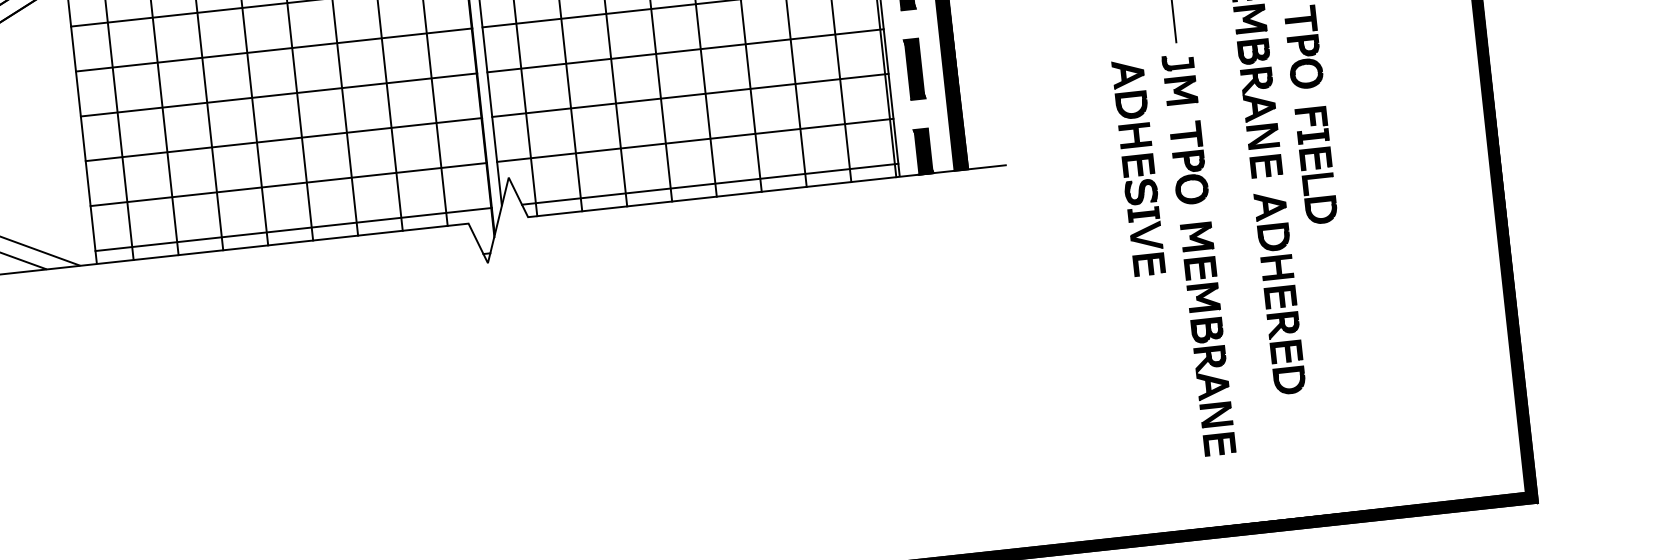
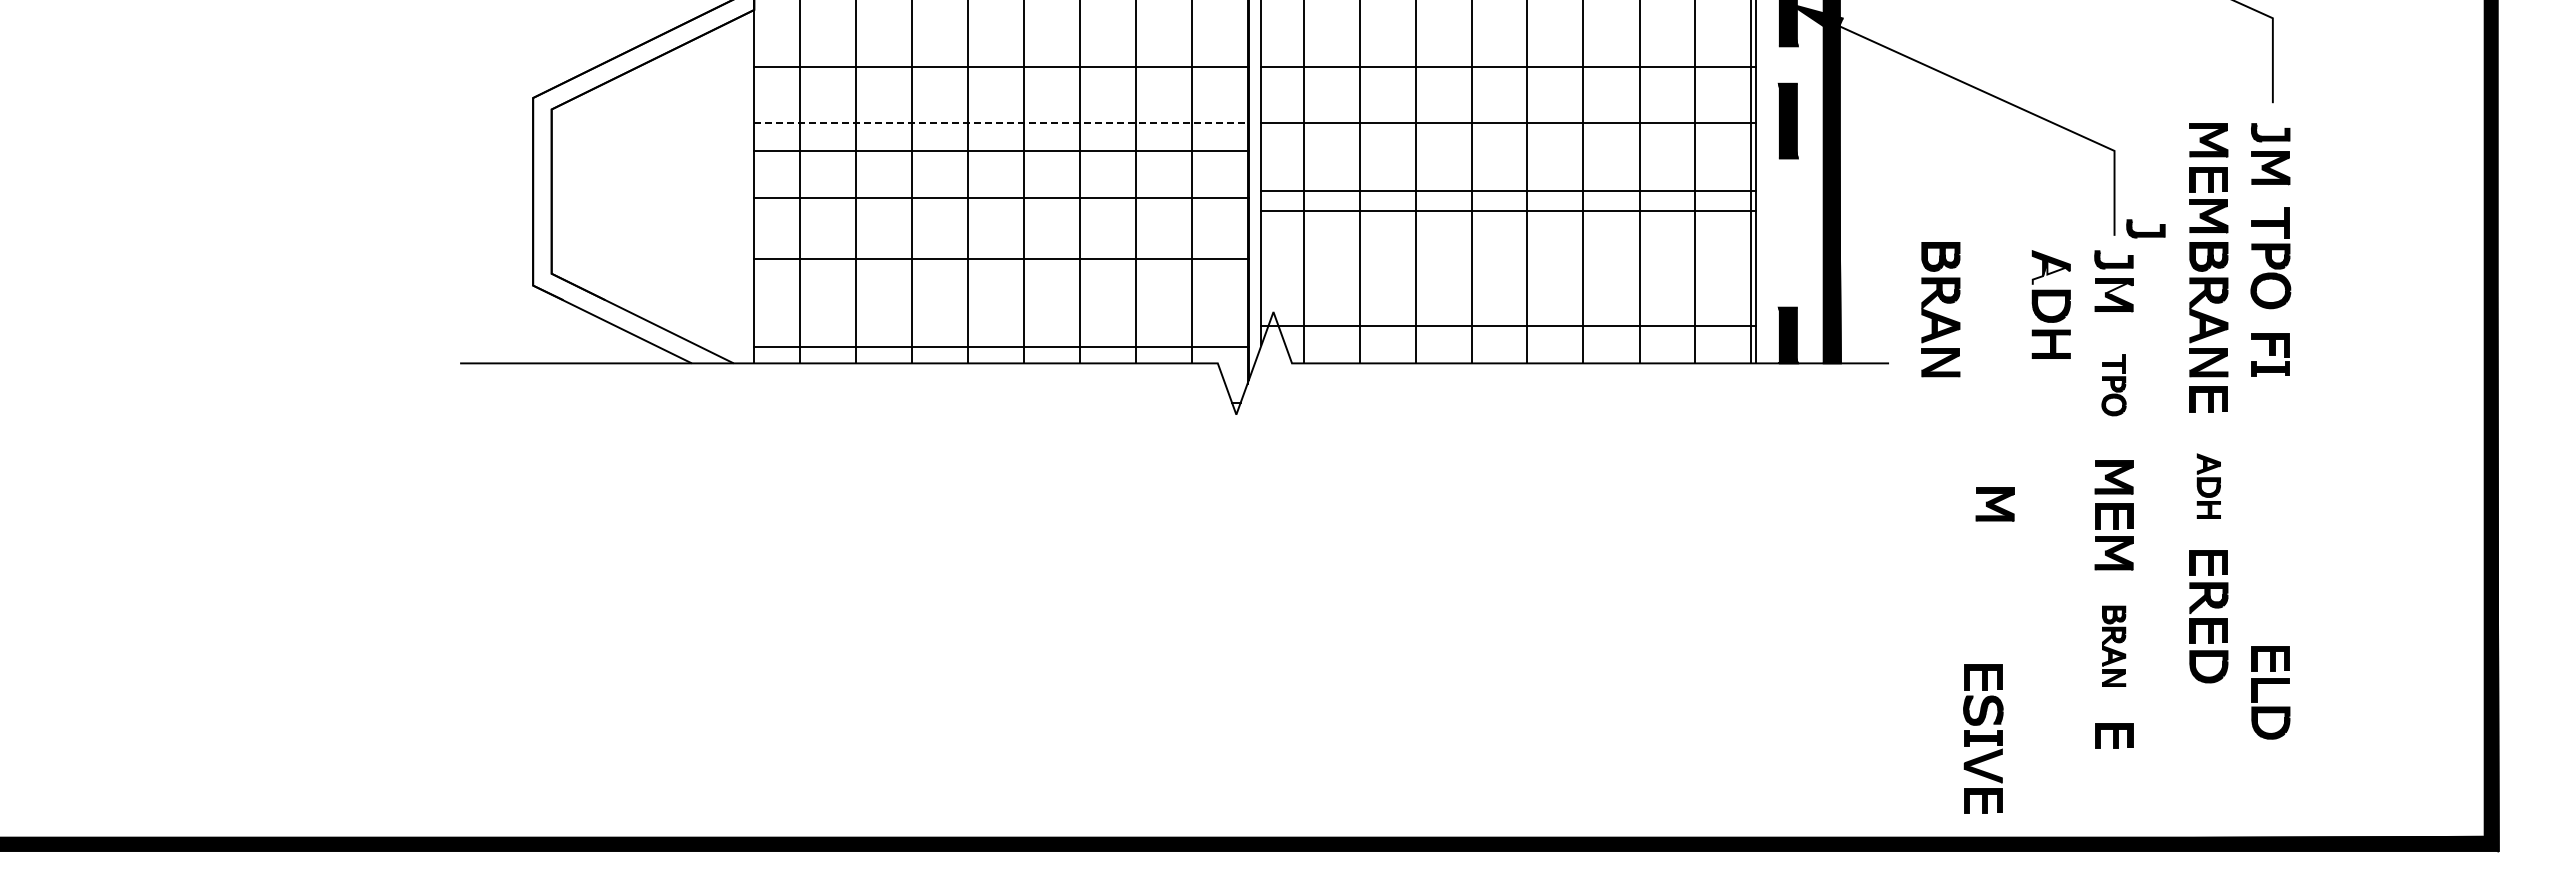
part: (1200, 34) -> (2145, 228), added
line: (274, 50) -> (1001, 123), solid -> dashed
line: (685, 50) -> (1508, 211), moved
part: (914, 68) -> (1788, 232), removed
fill: (1128, 78) -> (2050, 272), removed
fill: (1184, 85) -> (2118, 289), removed
line: (279, 95) -> (1001, 151), moved
line: (690, 95) -> (1508, 191), moved
part: (1043, 117) -> (1940, 309), added
line: (284, 139) -> (1001, 198), moved
line: (695, 140) -> (1508, 326), moved
part: (1188, 163) -> (2113, 385), size x0.6
part: (1317, 178) -> (2270, 683), moved
line: (288, 184) -> (1001, 259), moved
line: (709, 184) -> (1520, 347), removed
part: (1143, 214) -> (1983, 738), moved
part: (1273, 236) -> (2208, 486), size x0.6
part: (1103, 269) -> (1994, 504), added
part: (1211, 372) -> (2113, 646), size x0.6

